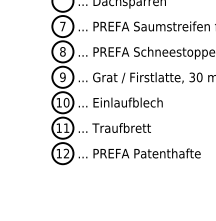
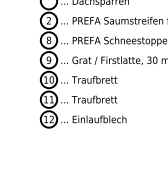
text: (62, 26) -> (48, 20), 7 -> 2
text: (127, 102) -> (99, 79), ... Einlaufblech -> ... Traufbrett
text: (147, 153) -> (114, 119), ... PREFA Patenthafte -> ... Einlaufblech

